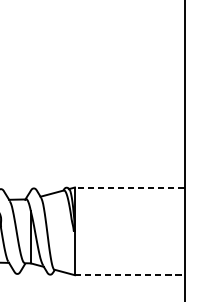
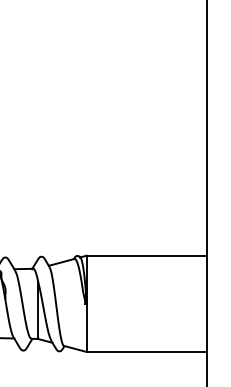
line: (129, 187) -> (146, 255), dashed -> solid
line: (130, 274) -> (147, 351), dashed -> solid

